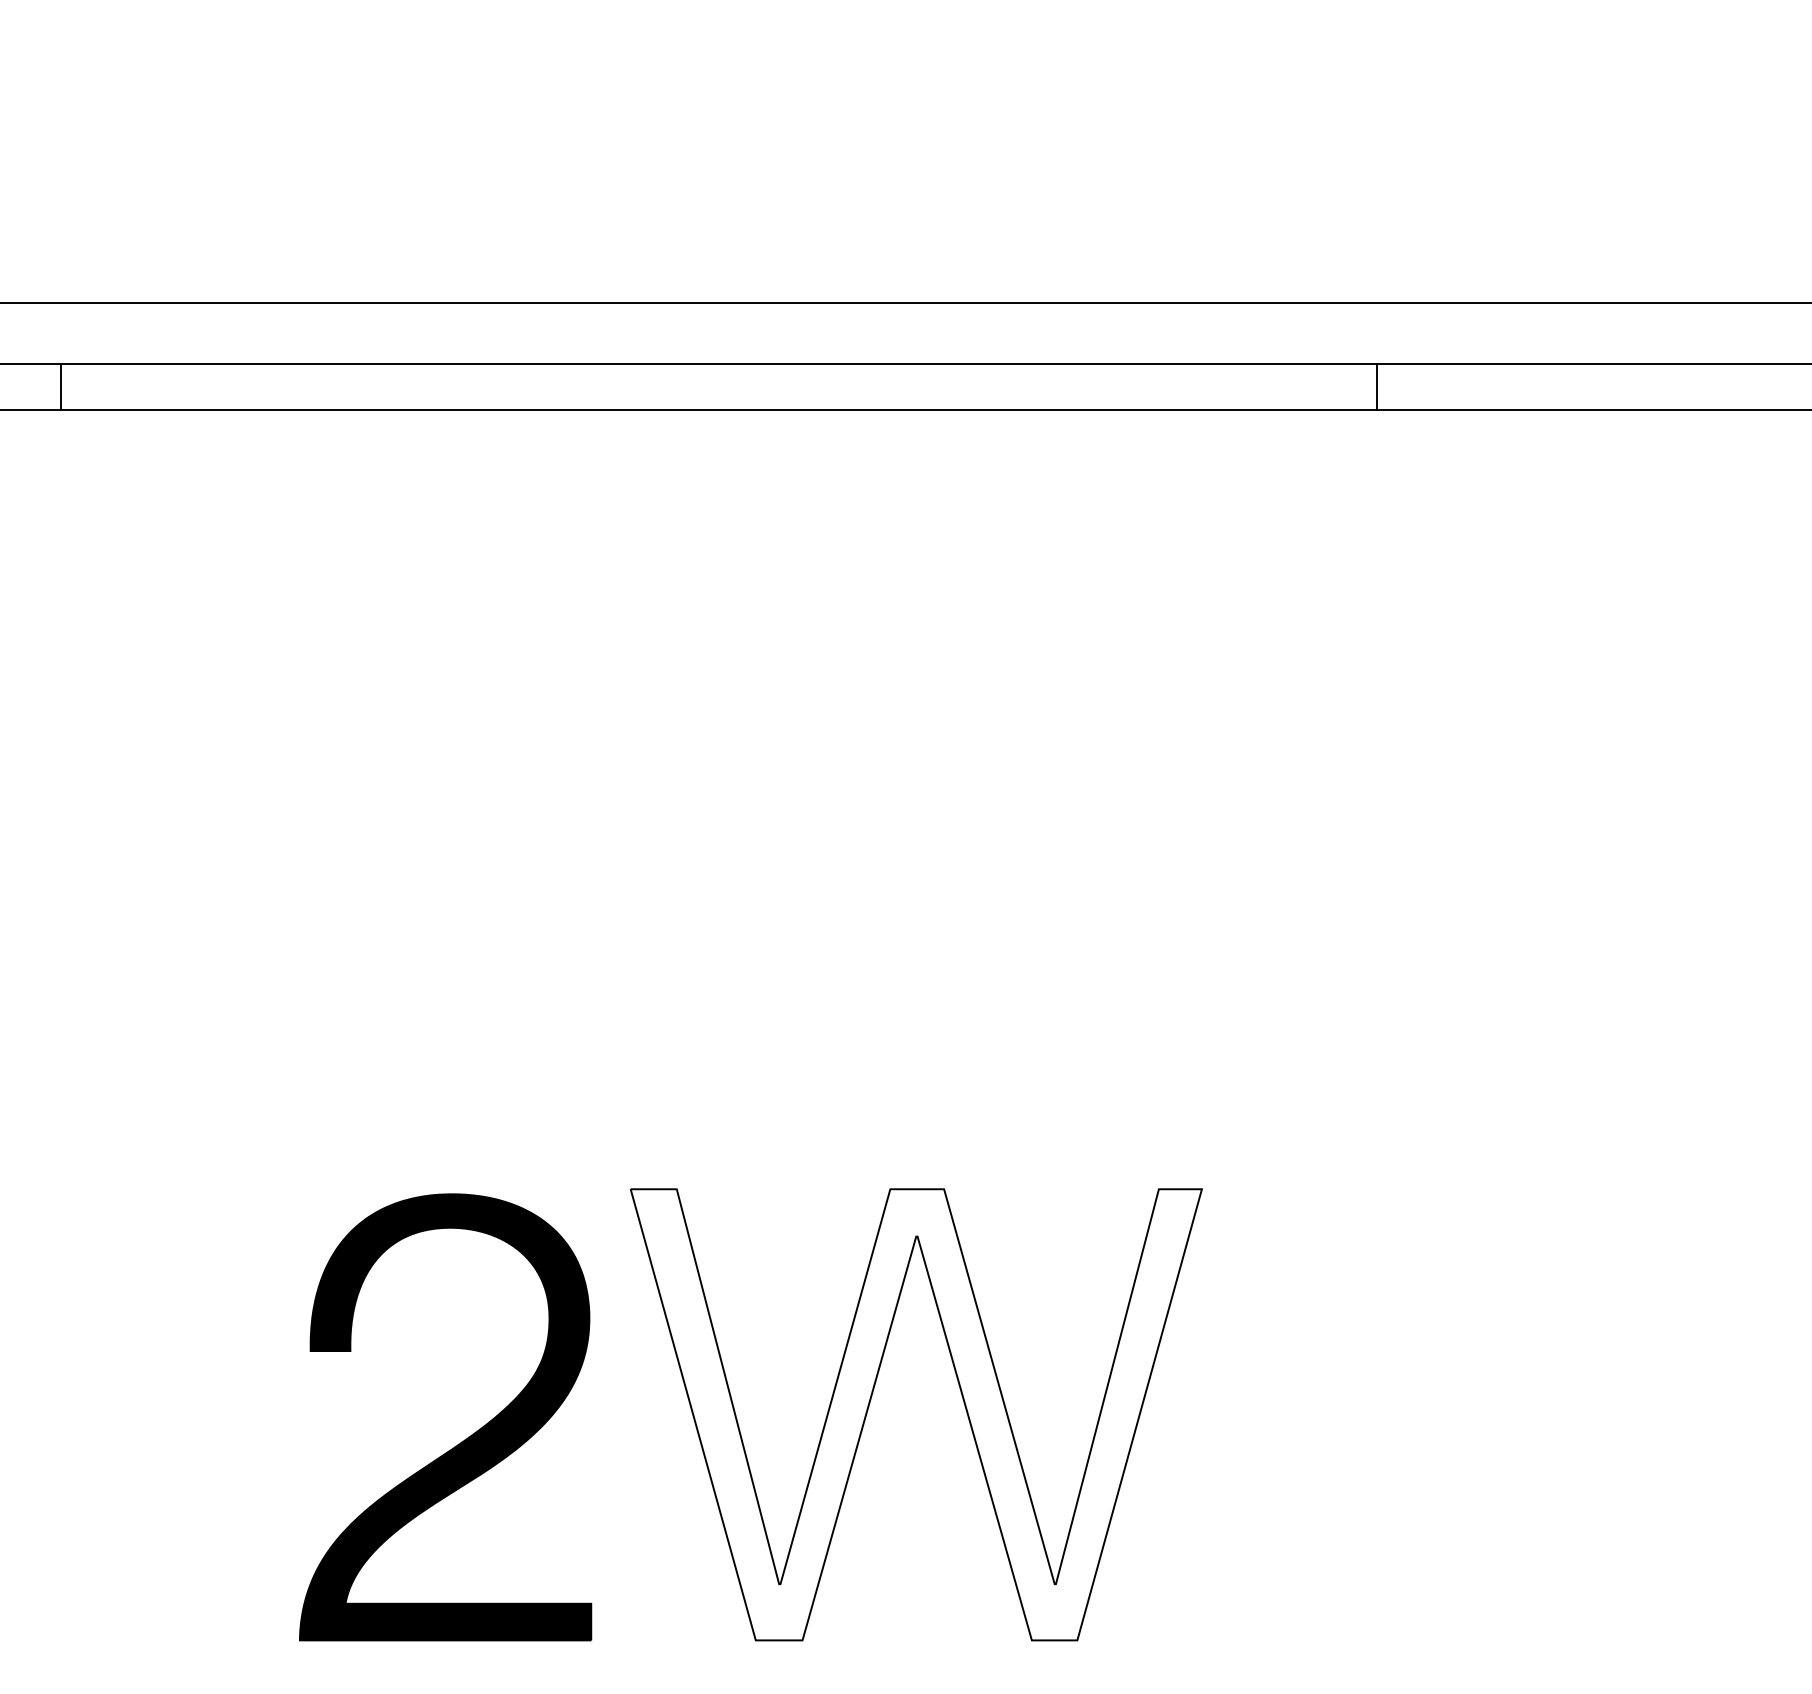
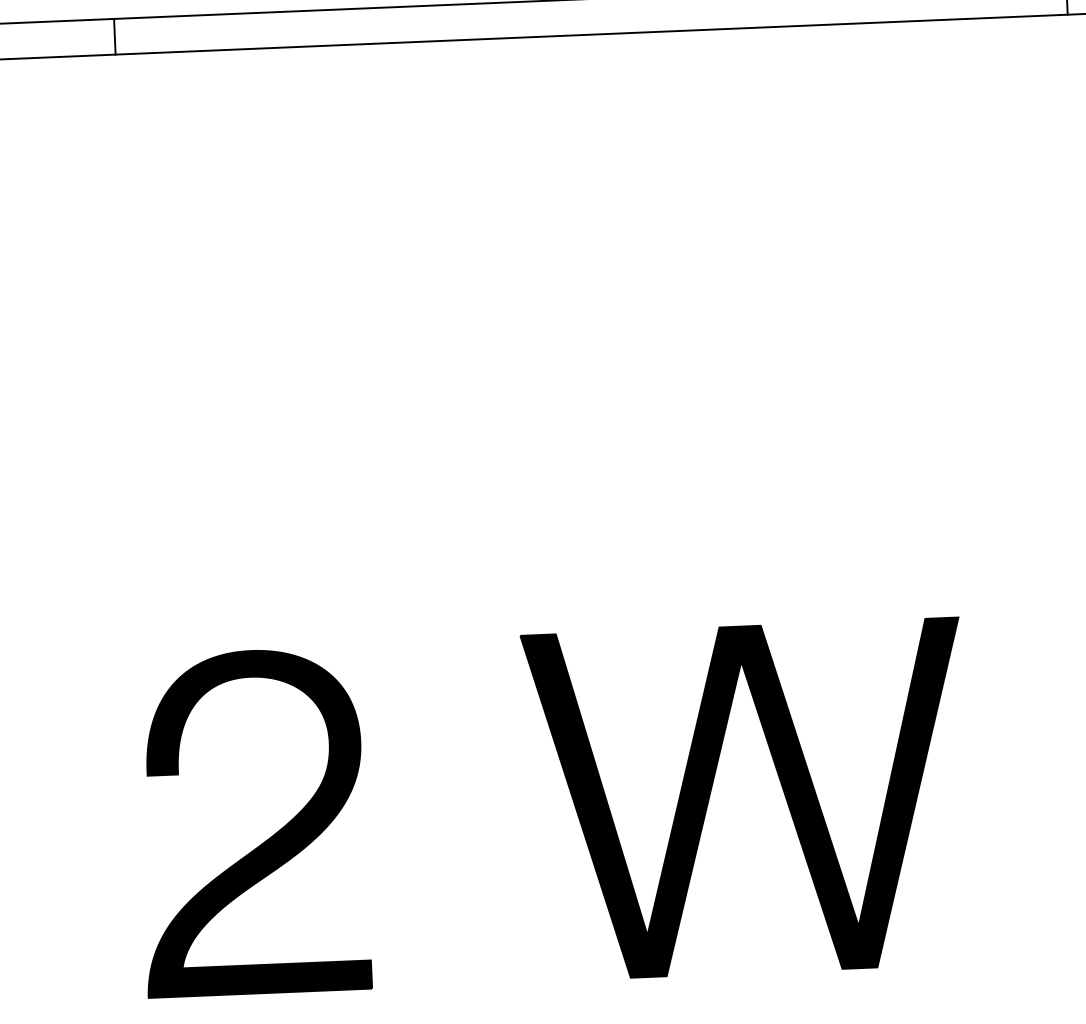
line: (61, 386) -> (115, 36), moved
fill: (915, 1414) -> (746, 799), added
part: (461, 1441) -> (266, 840), moved

